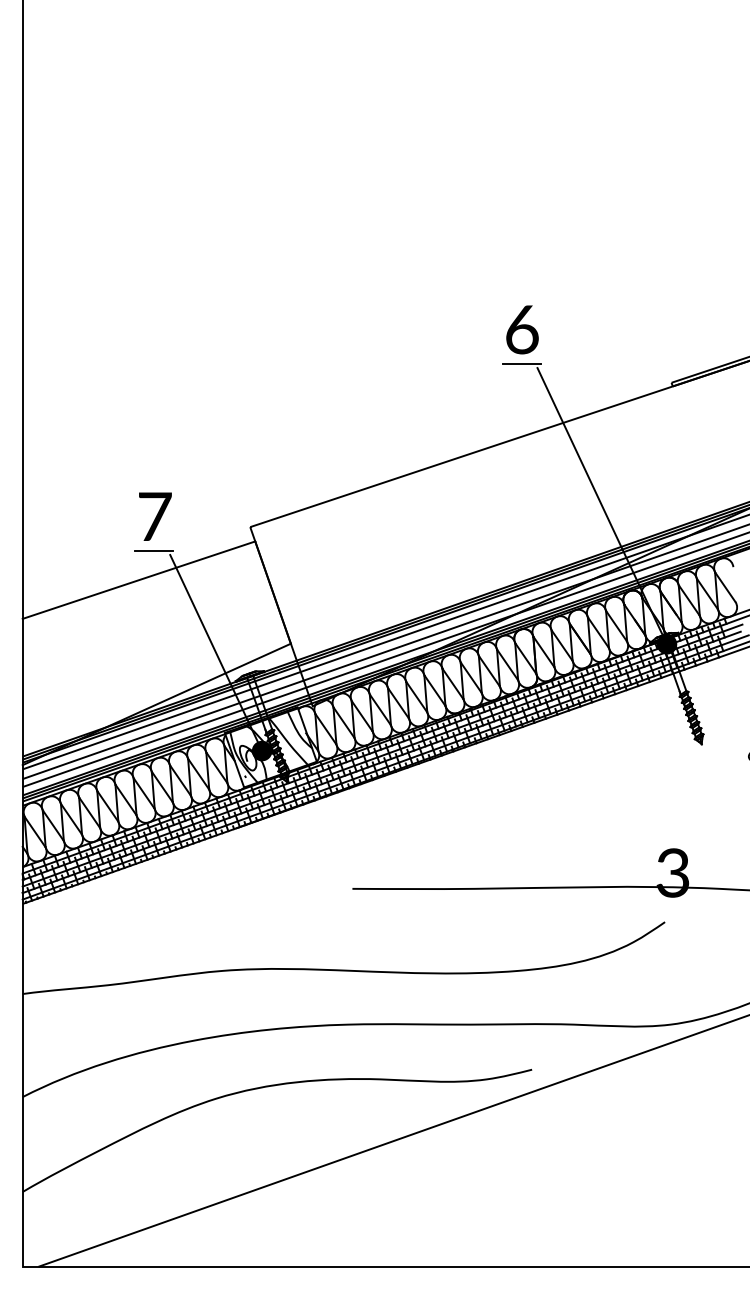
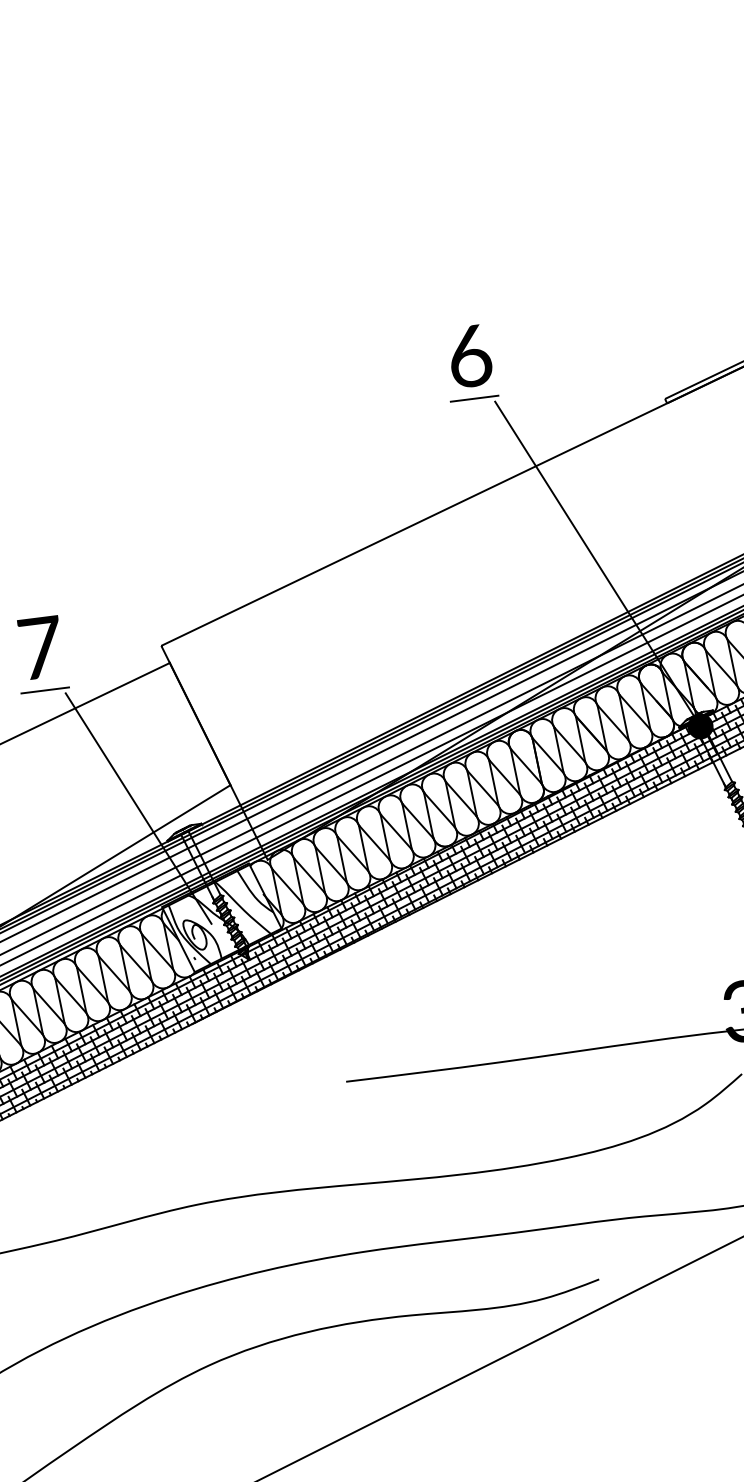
fill: (261, 750) -> (210, 923), removed

